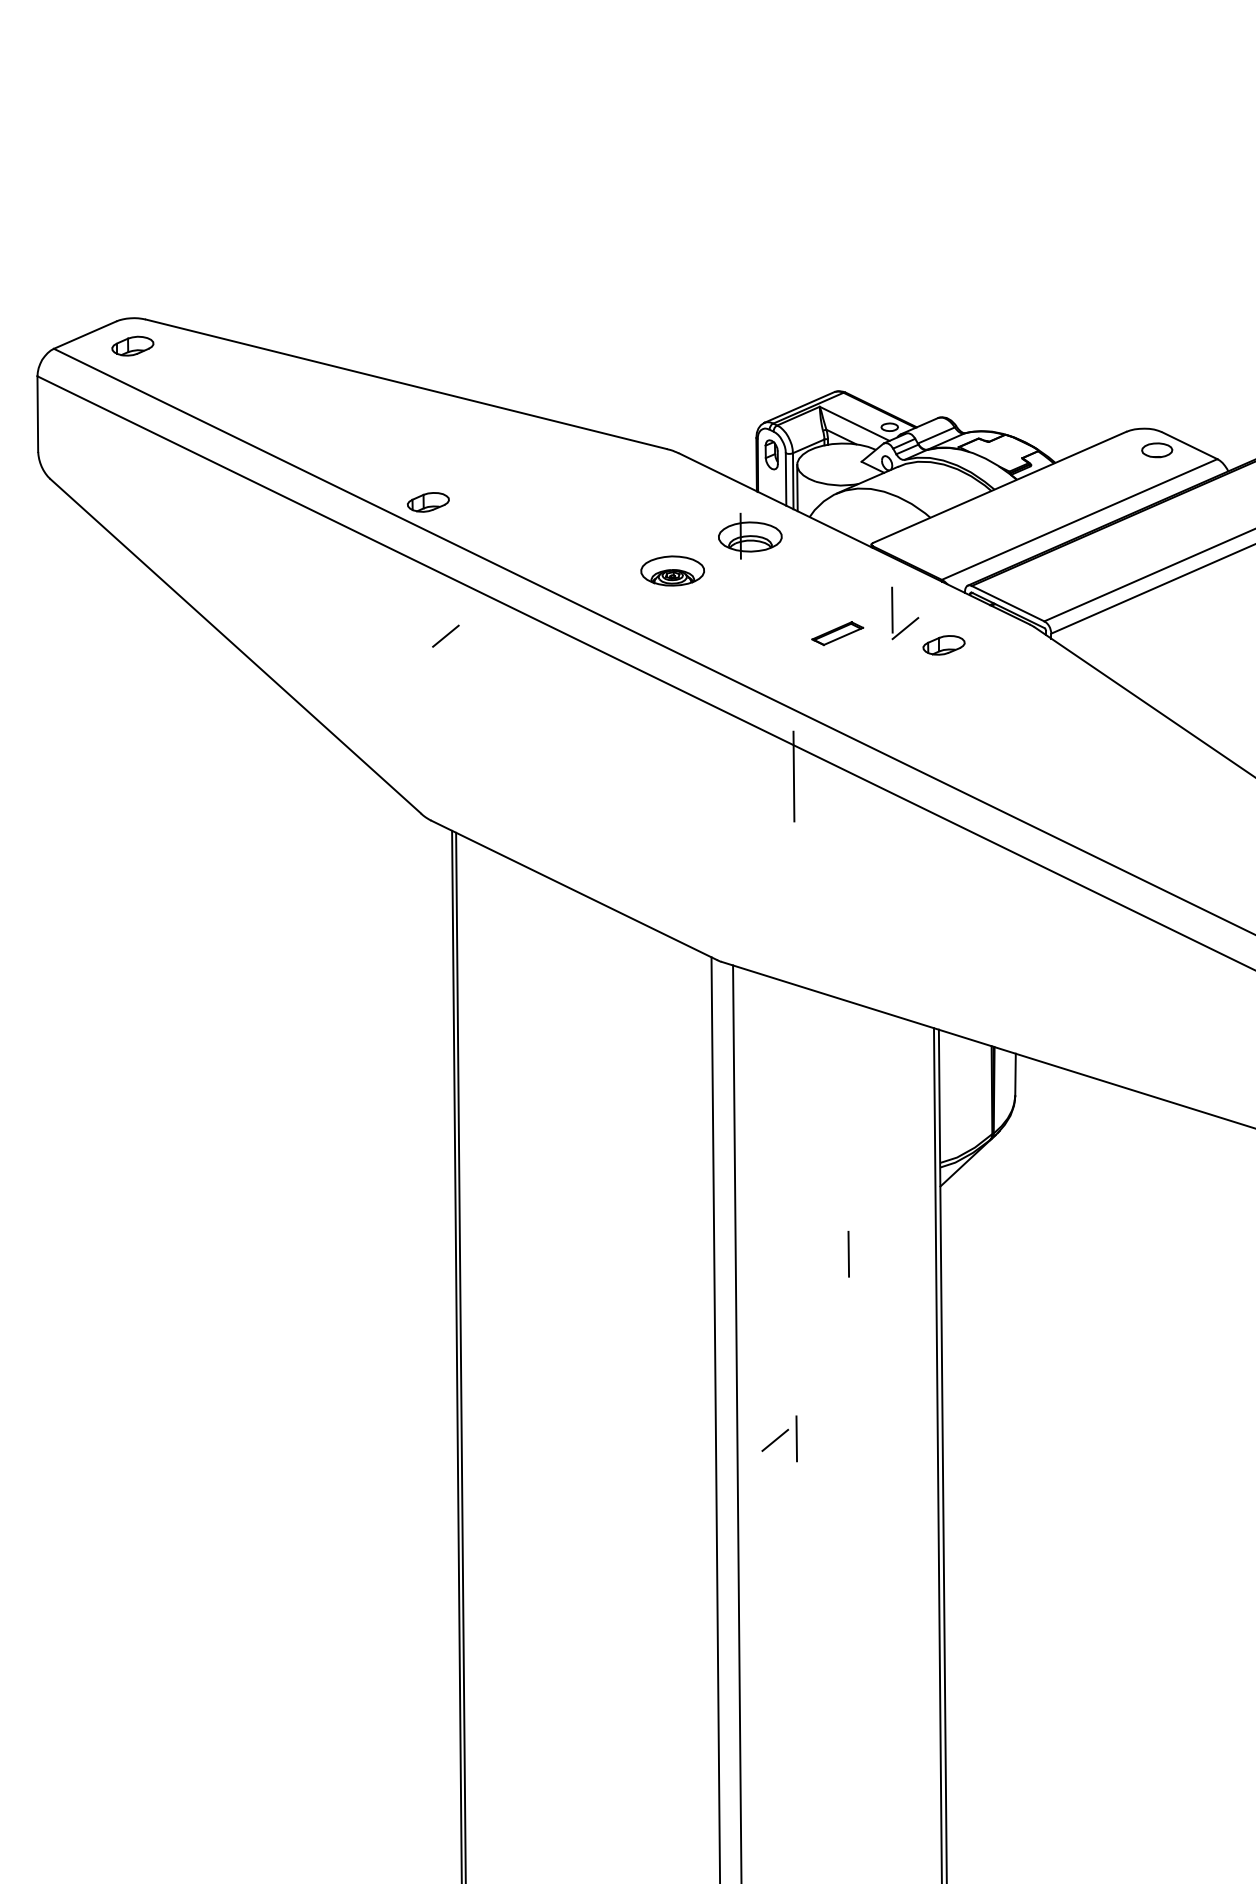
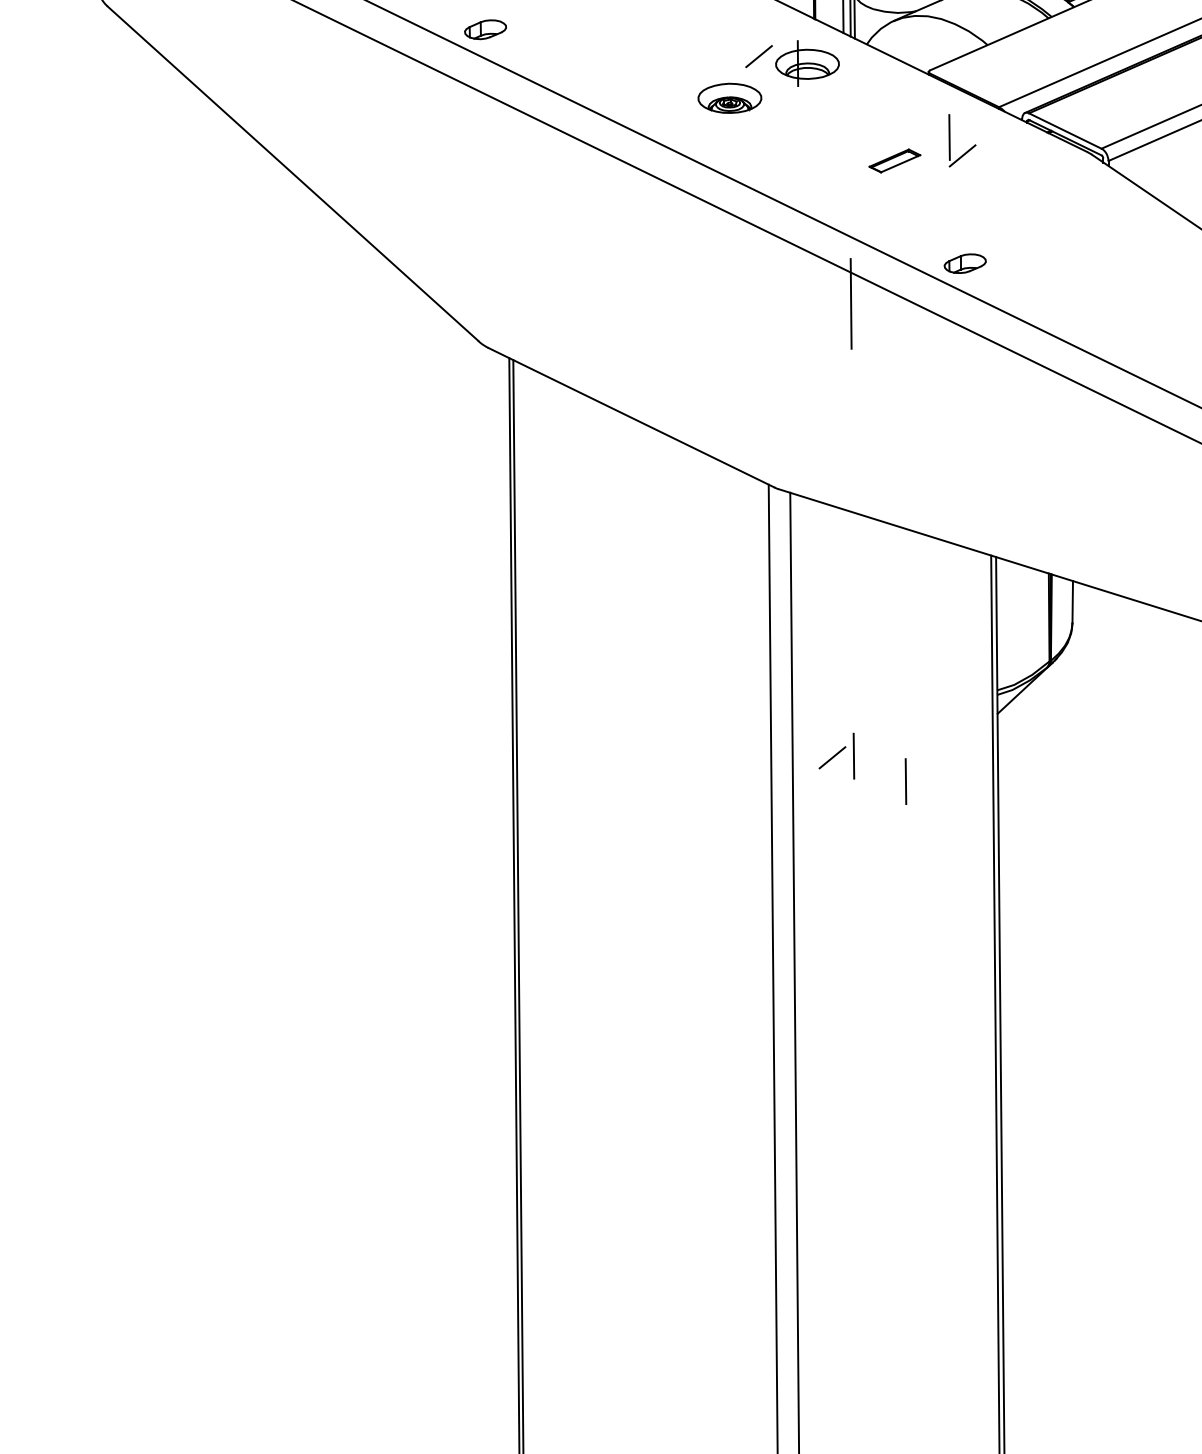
line: (445, 635) -> (758, 55), moved
part: (943, 645) -> (964, 263), moved
part: (779, 1438) -> (836, 755), moved

